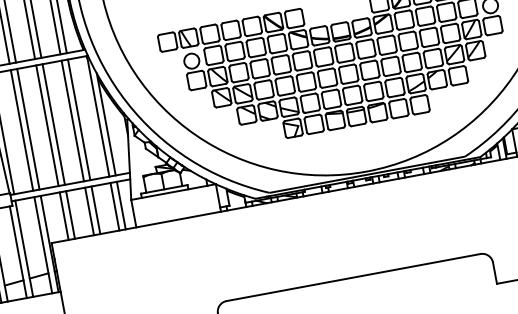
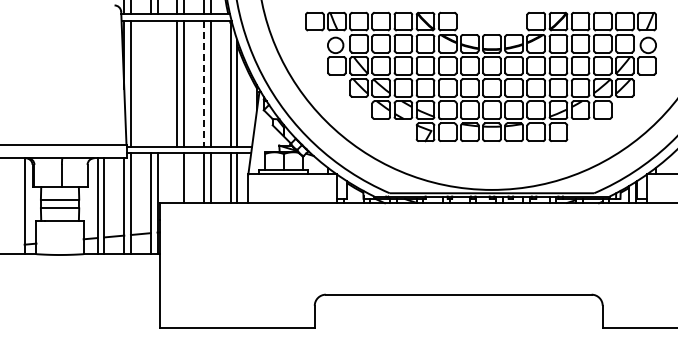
line: (73, 121) -> (204, 84), solid -> dashed
line: (28, 129) -> (157, 83), removed
line: (21, 130) -> (150, 83), removed
line: (64, 216) -> (177, 178), removed

